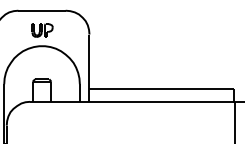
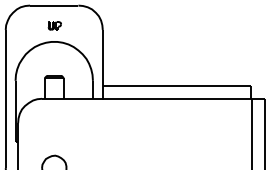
part: (42, 30) -> (54, 25), size x0.6

